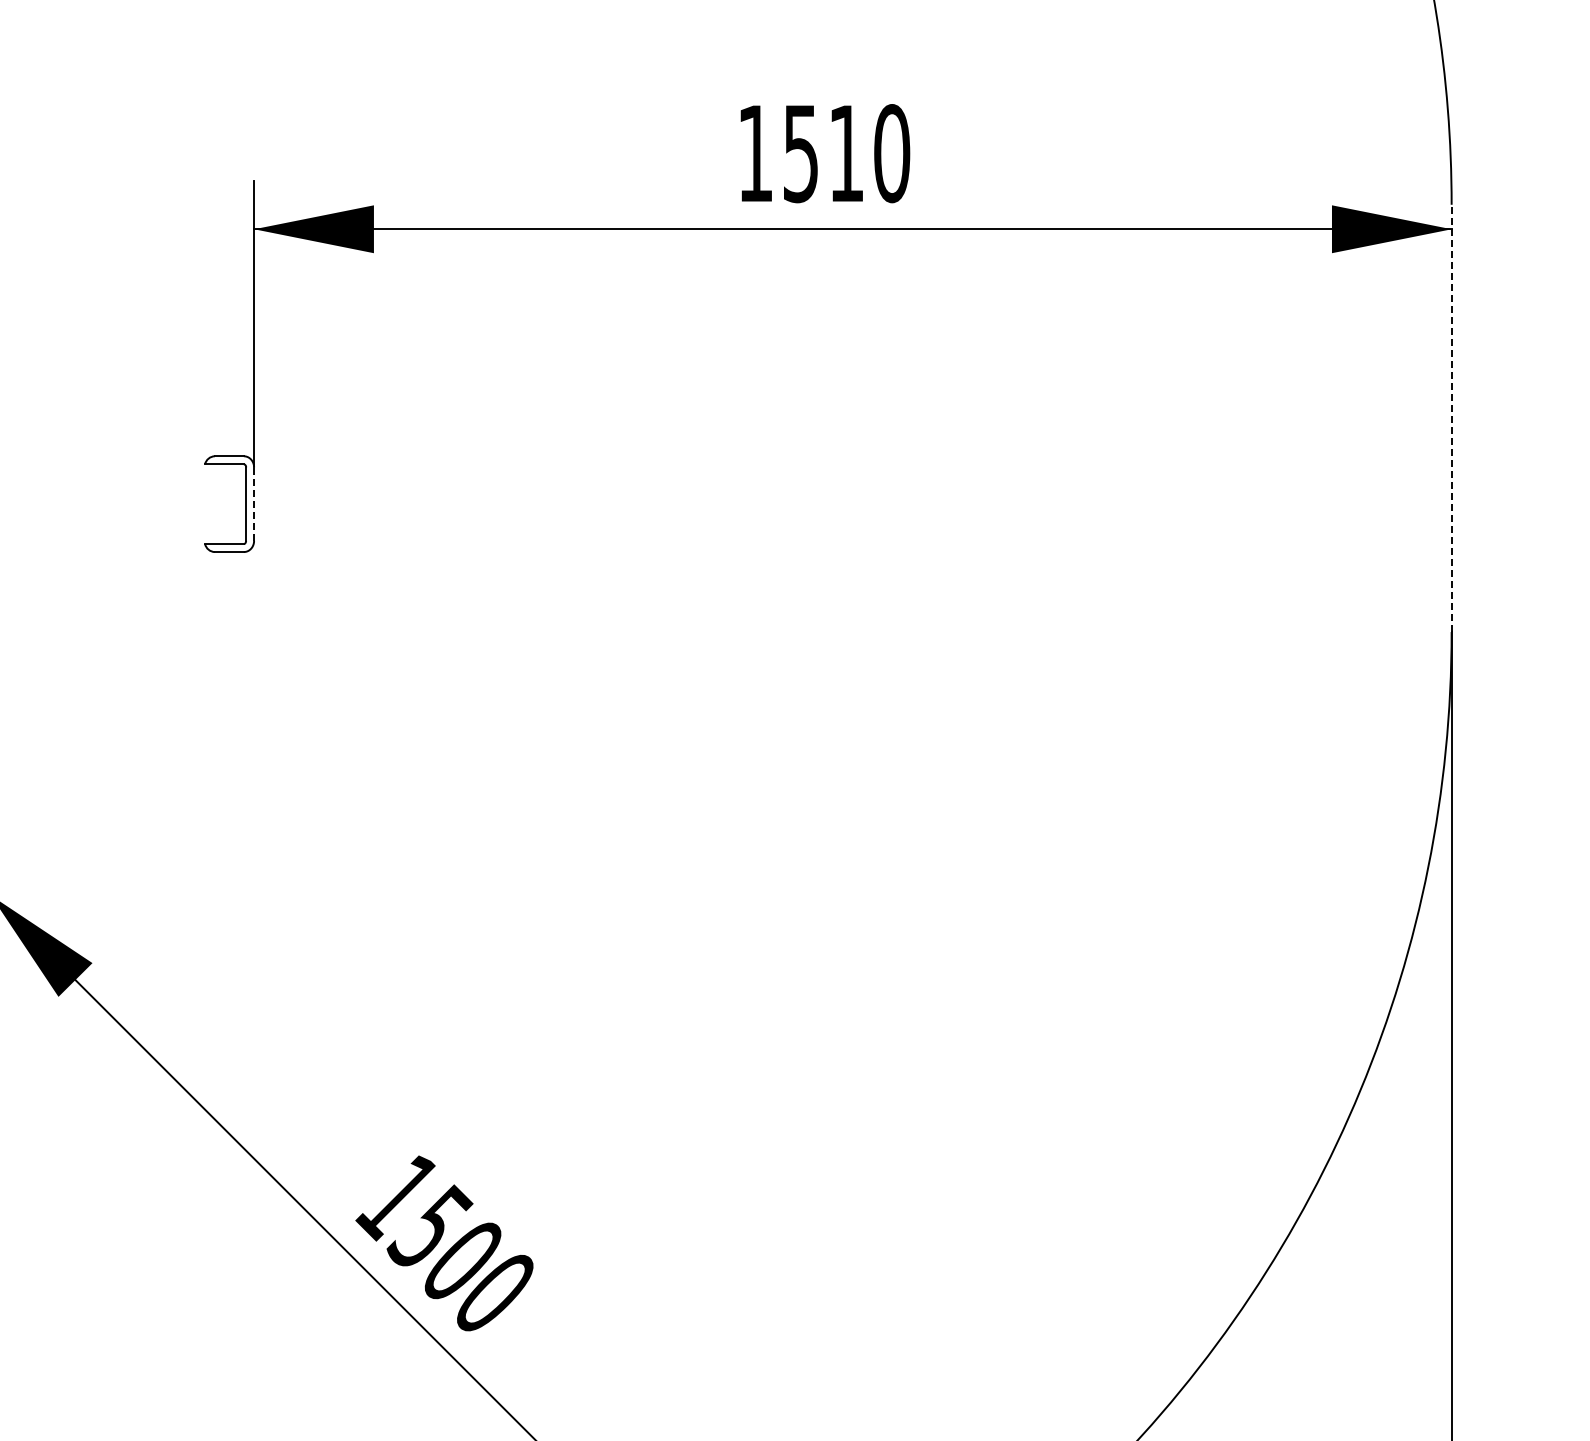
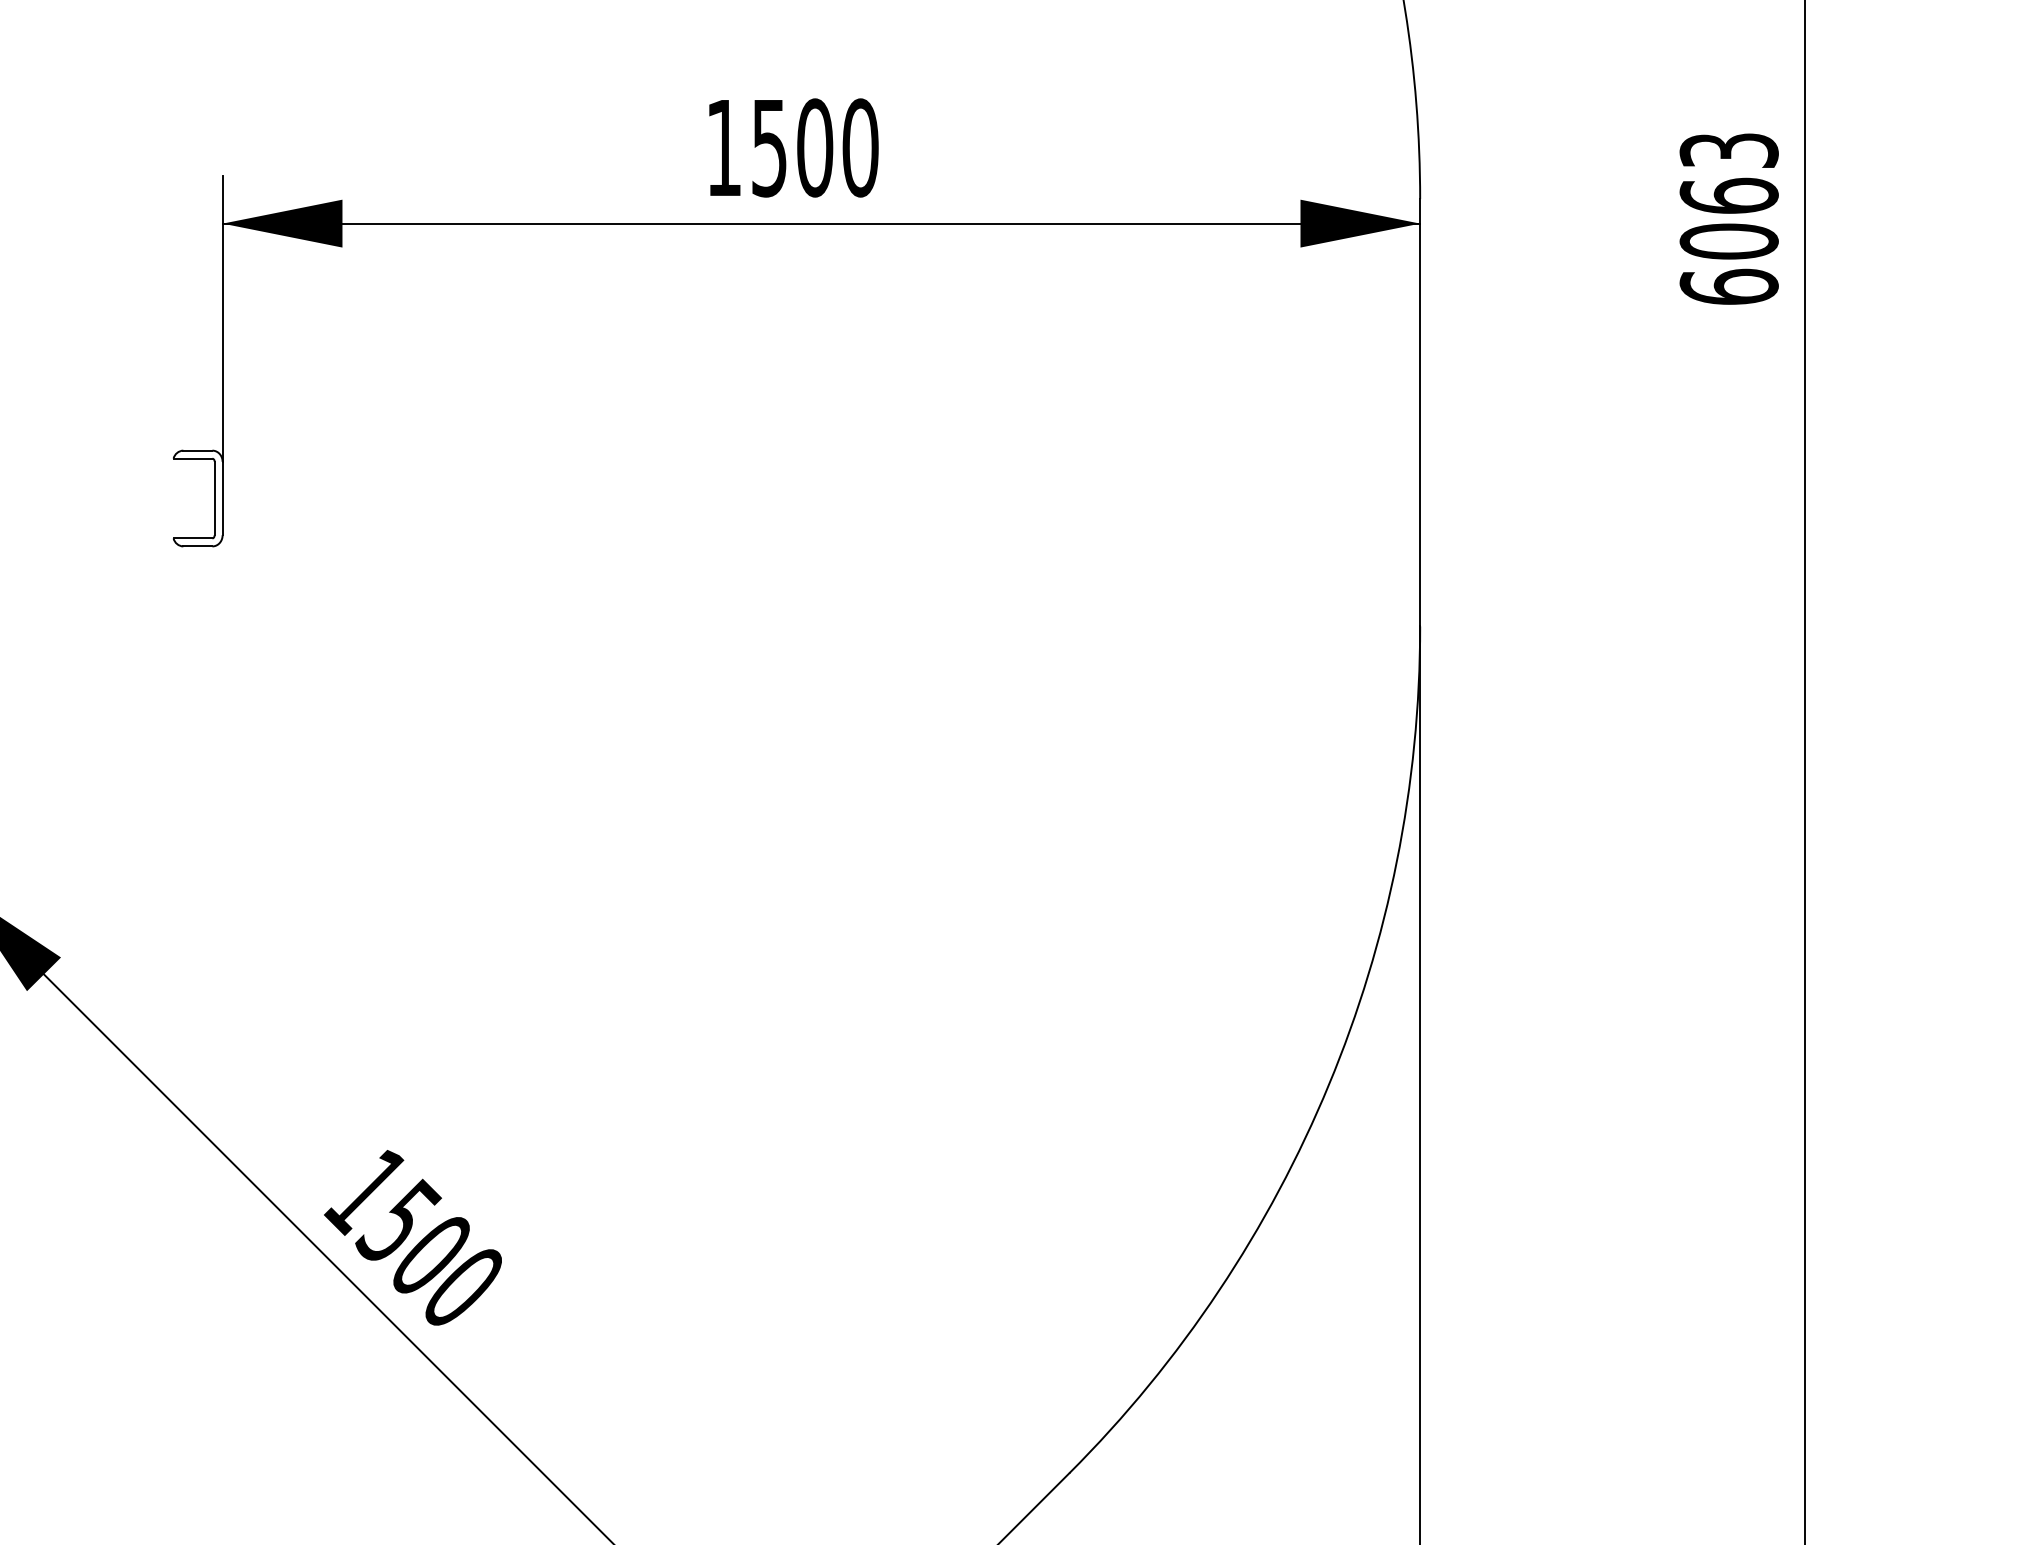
text: (846, 153) -> (815, 147), 1510 -> 1500
line: (1451, 418) -> (1420, 412), dashed -> solid
line: (253, 504) -> (222, 498), dashed -> solid

